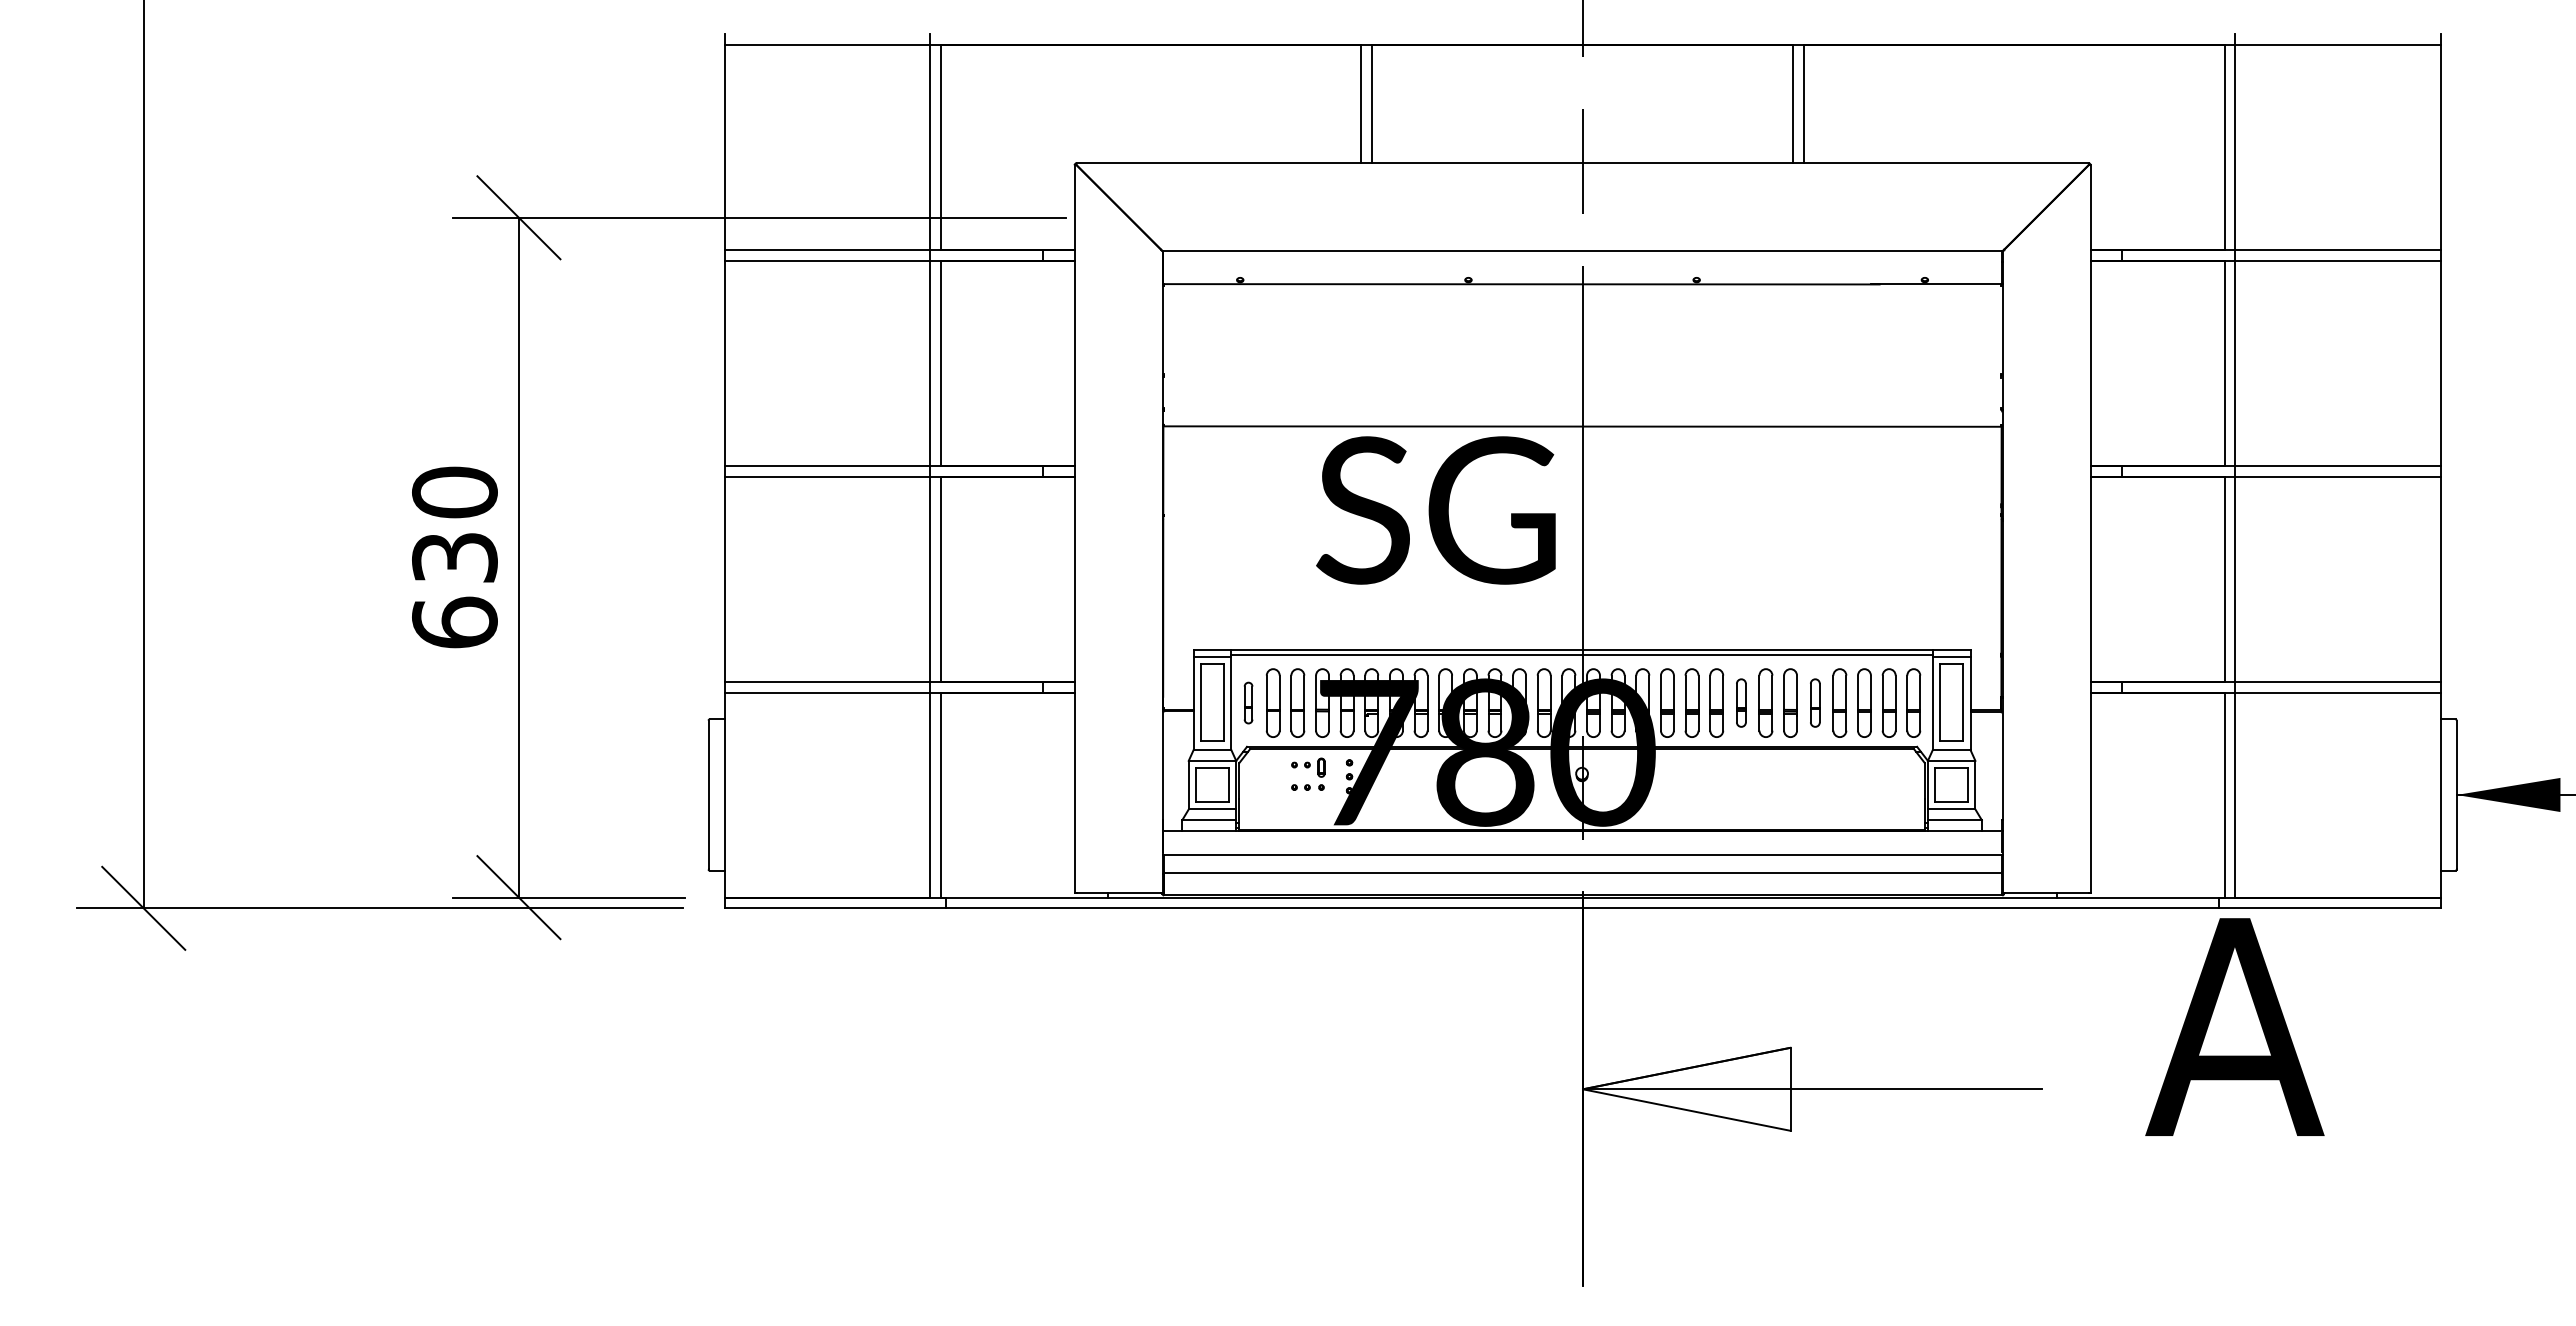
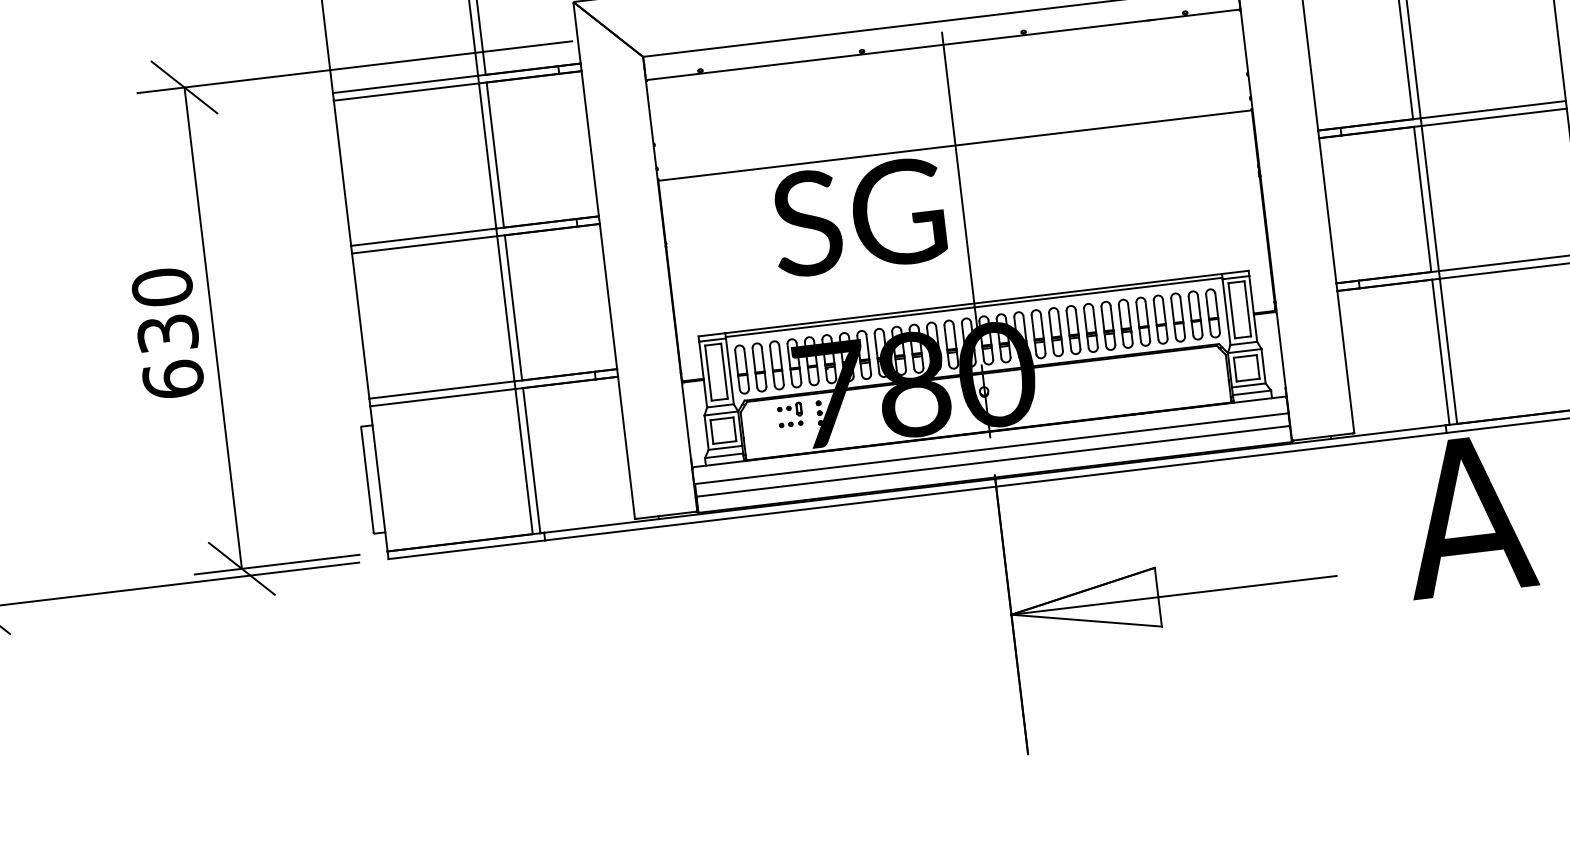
part: (1248, 702) -> (741, 369), size x1.67
part: (1741, 702) -> (1090, 327), size x1.43
part: (1815, 702) -> (1143, 321), size x1.43

